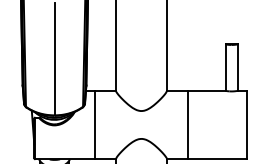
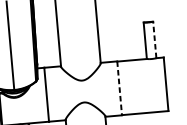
line: (237, 67) -> (154, 39), solid -> dashed
line: (187, 125) -> (119, 88), solid -> dashed

